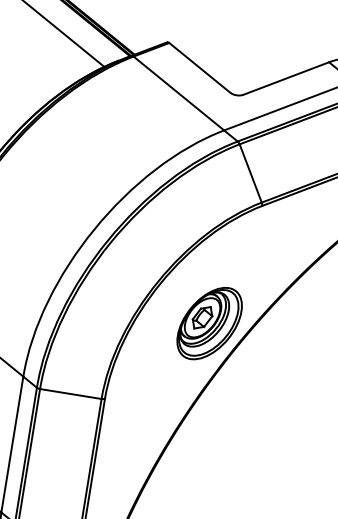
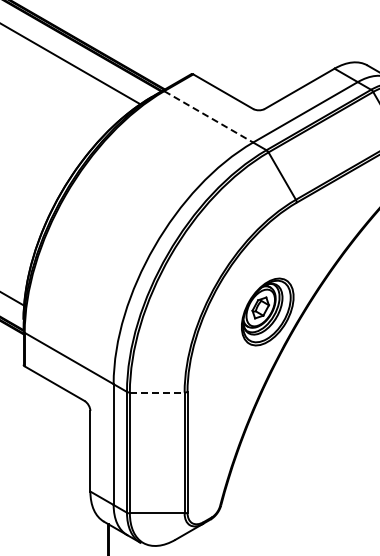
line: (179, 94) -> (209, 117), solid -> dashed
line: (71, 393) -> (157, 392), solid -> dashed

